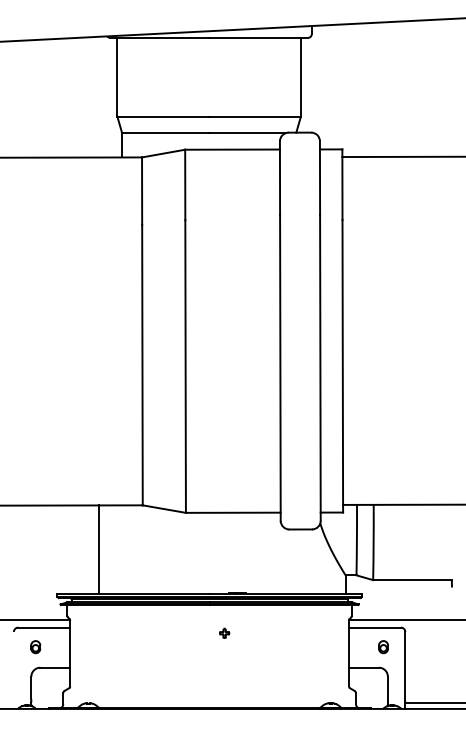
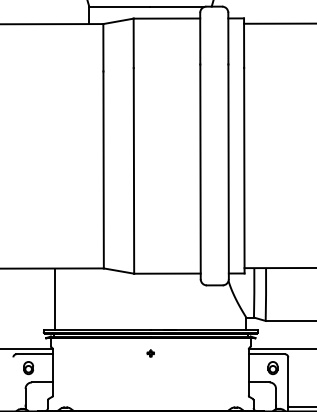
line: (98, 549) -> (55, 299), moved
part: (224, 632) -> (150, 352), moved
part: (35, 646) -> (28, 367), size x1.43
part: (383, 646) -> (272, 367), size x1.43

